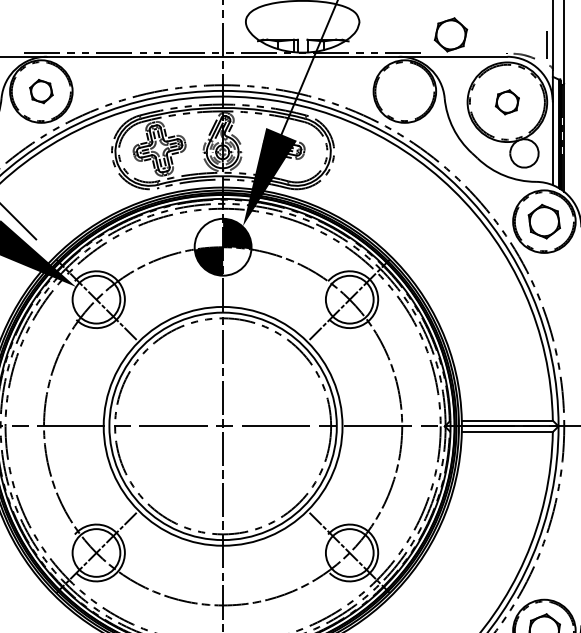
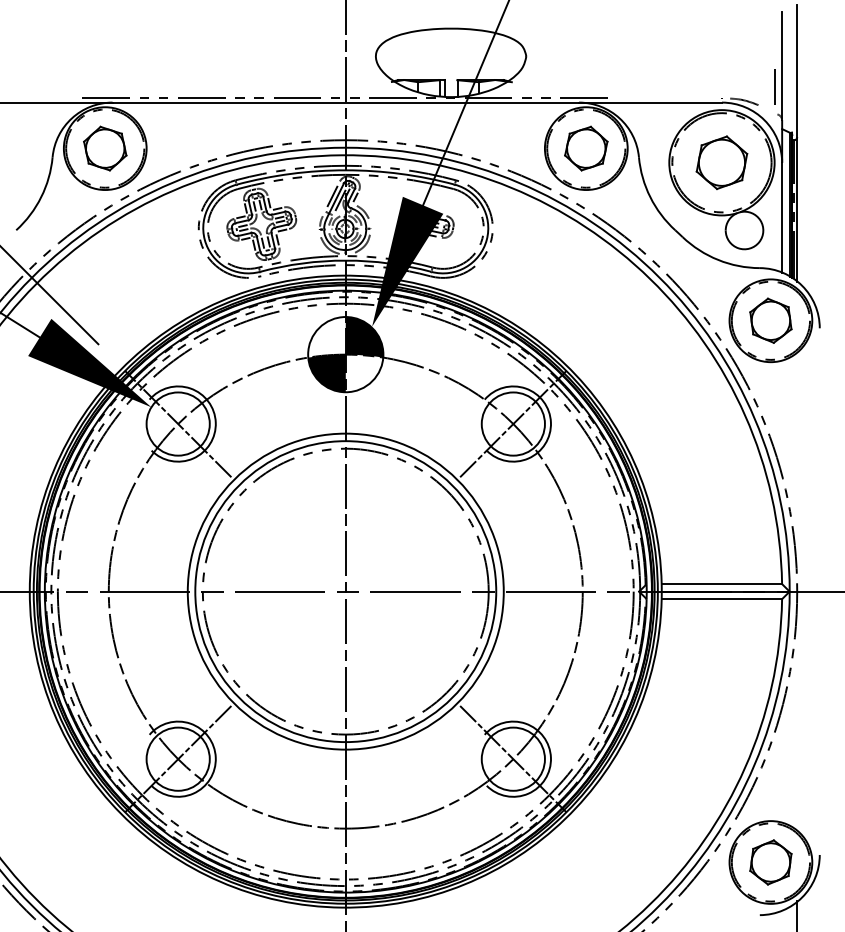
part: (451, 34) -> (586, 148), moved
part: (41, 91) -> (105, 148), size x1.43
part: (507, 102) -> (721, 162), size x1.67

